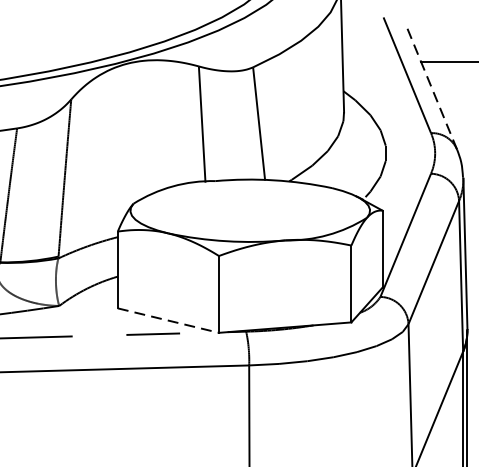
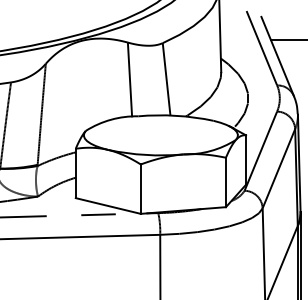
line: (431, 88) -> (277, 56), dashed -> solid
line: (168, 321) -> (108, 206), dashed -> solid

